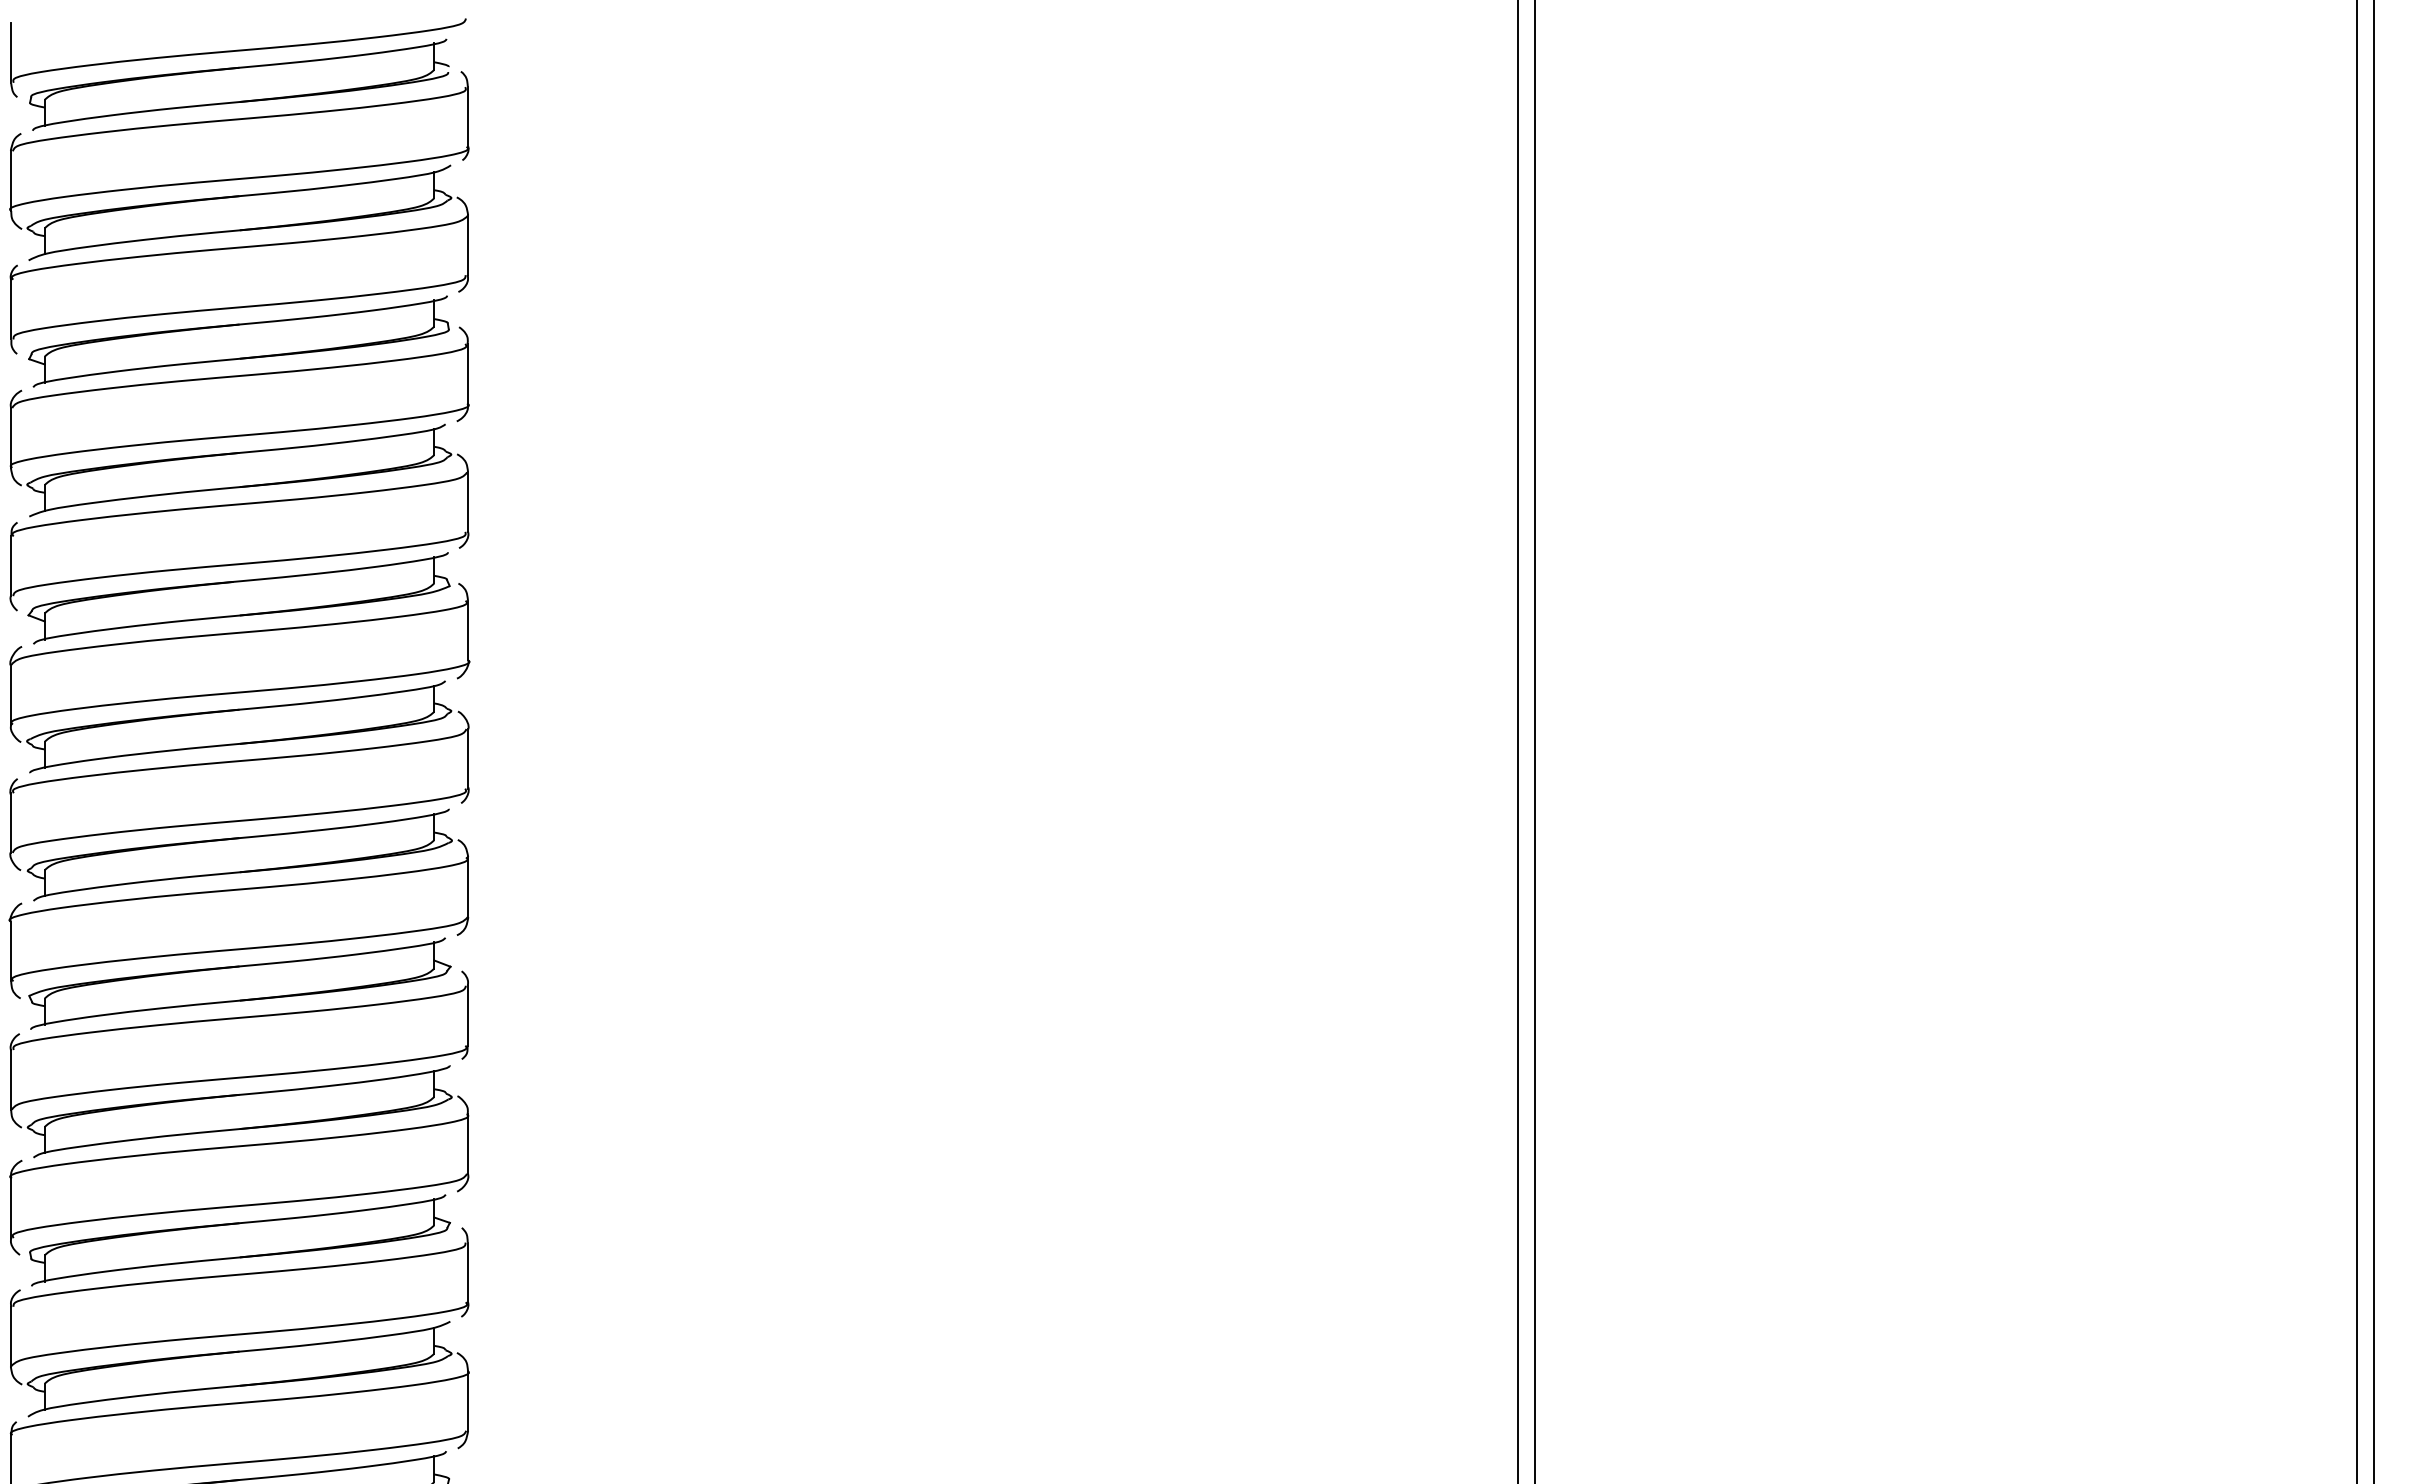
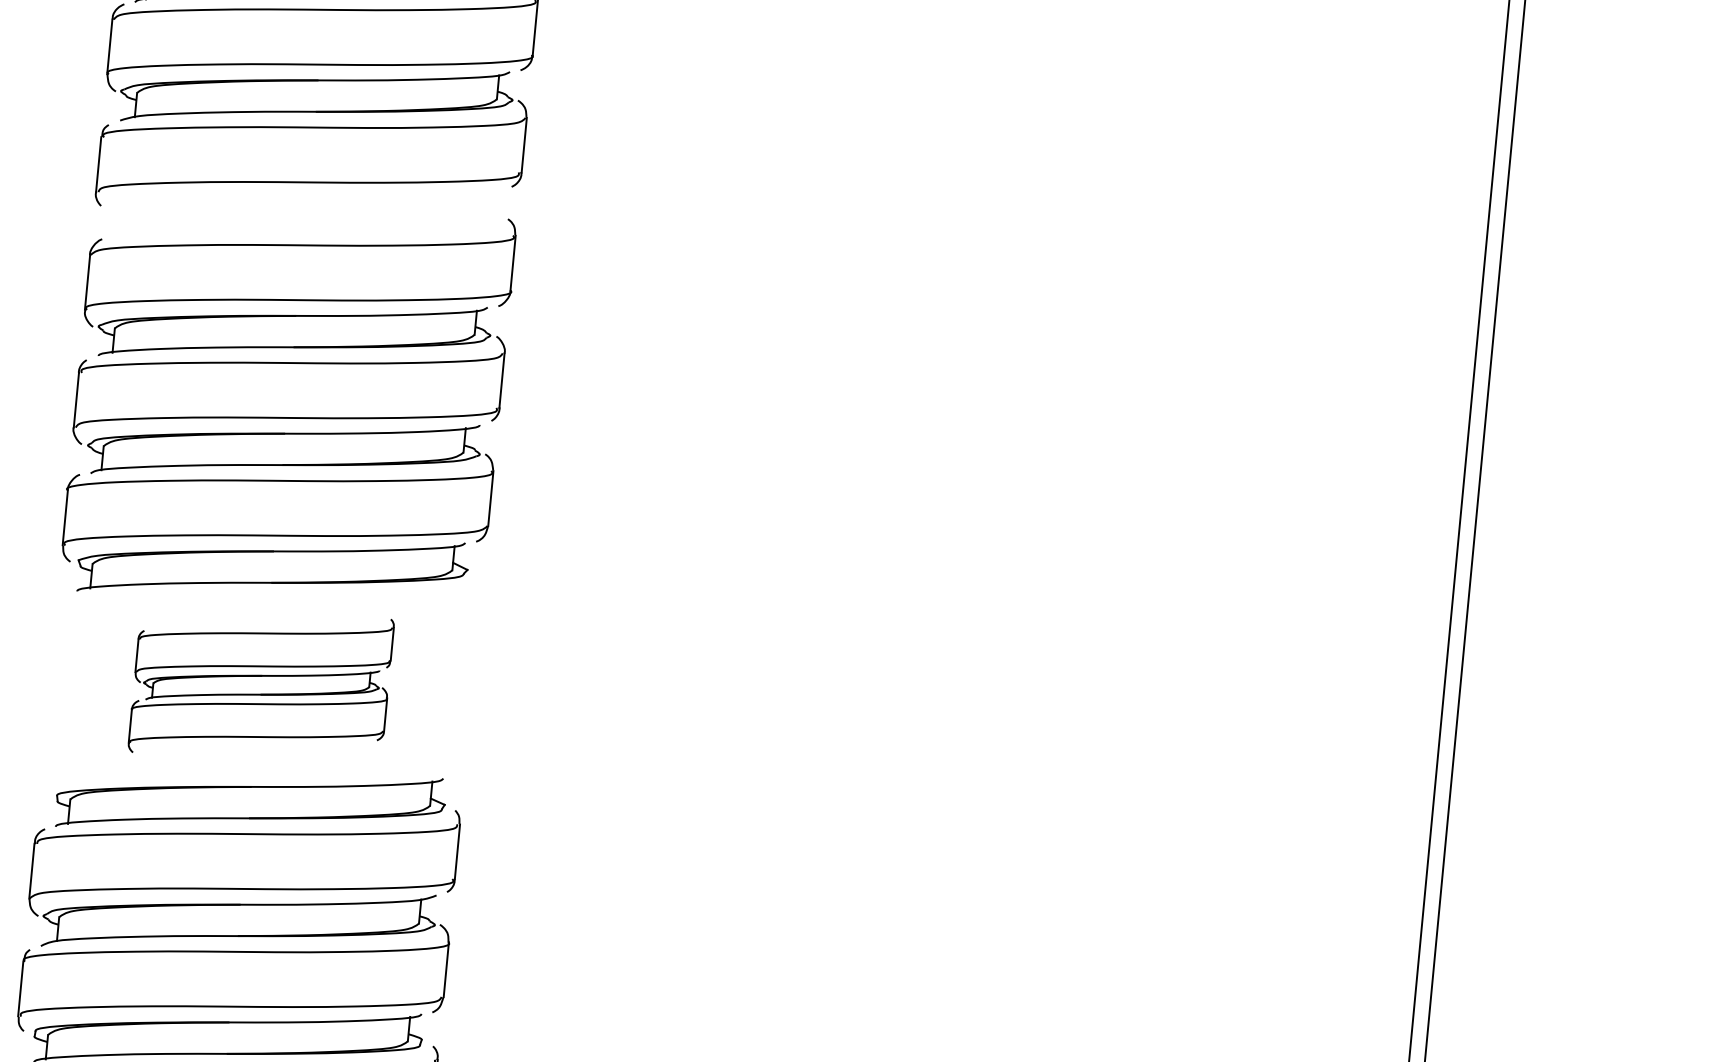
part: (238, 598) -> (304, 213), removed
part: (239, 1112) -> (261, 685), size x0.6

